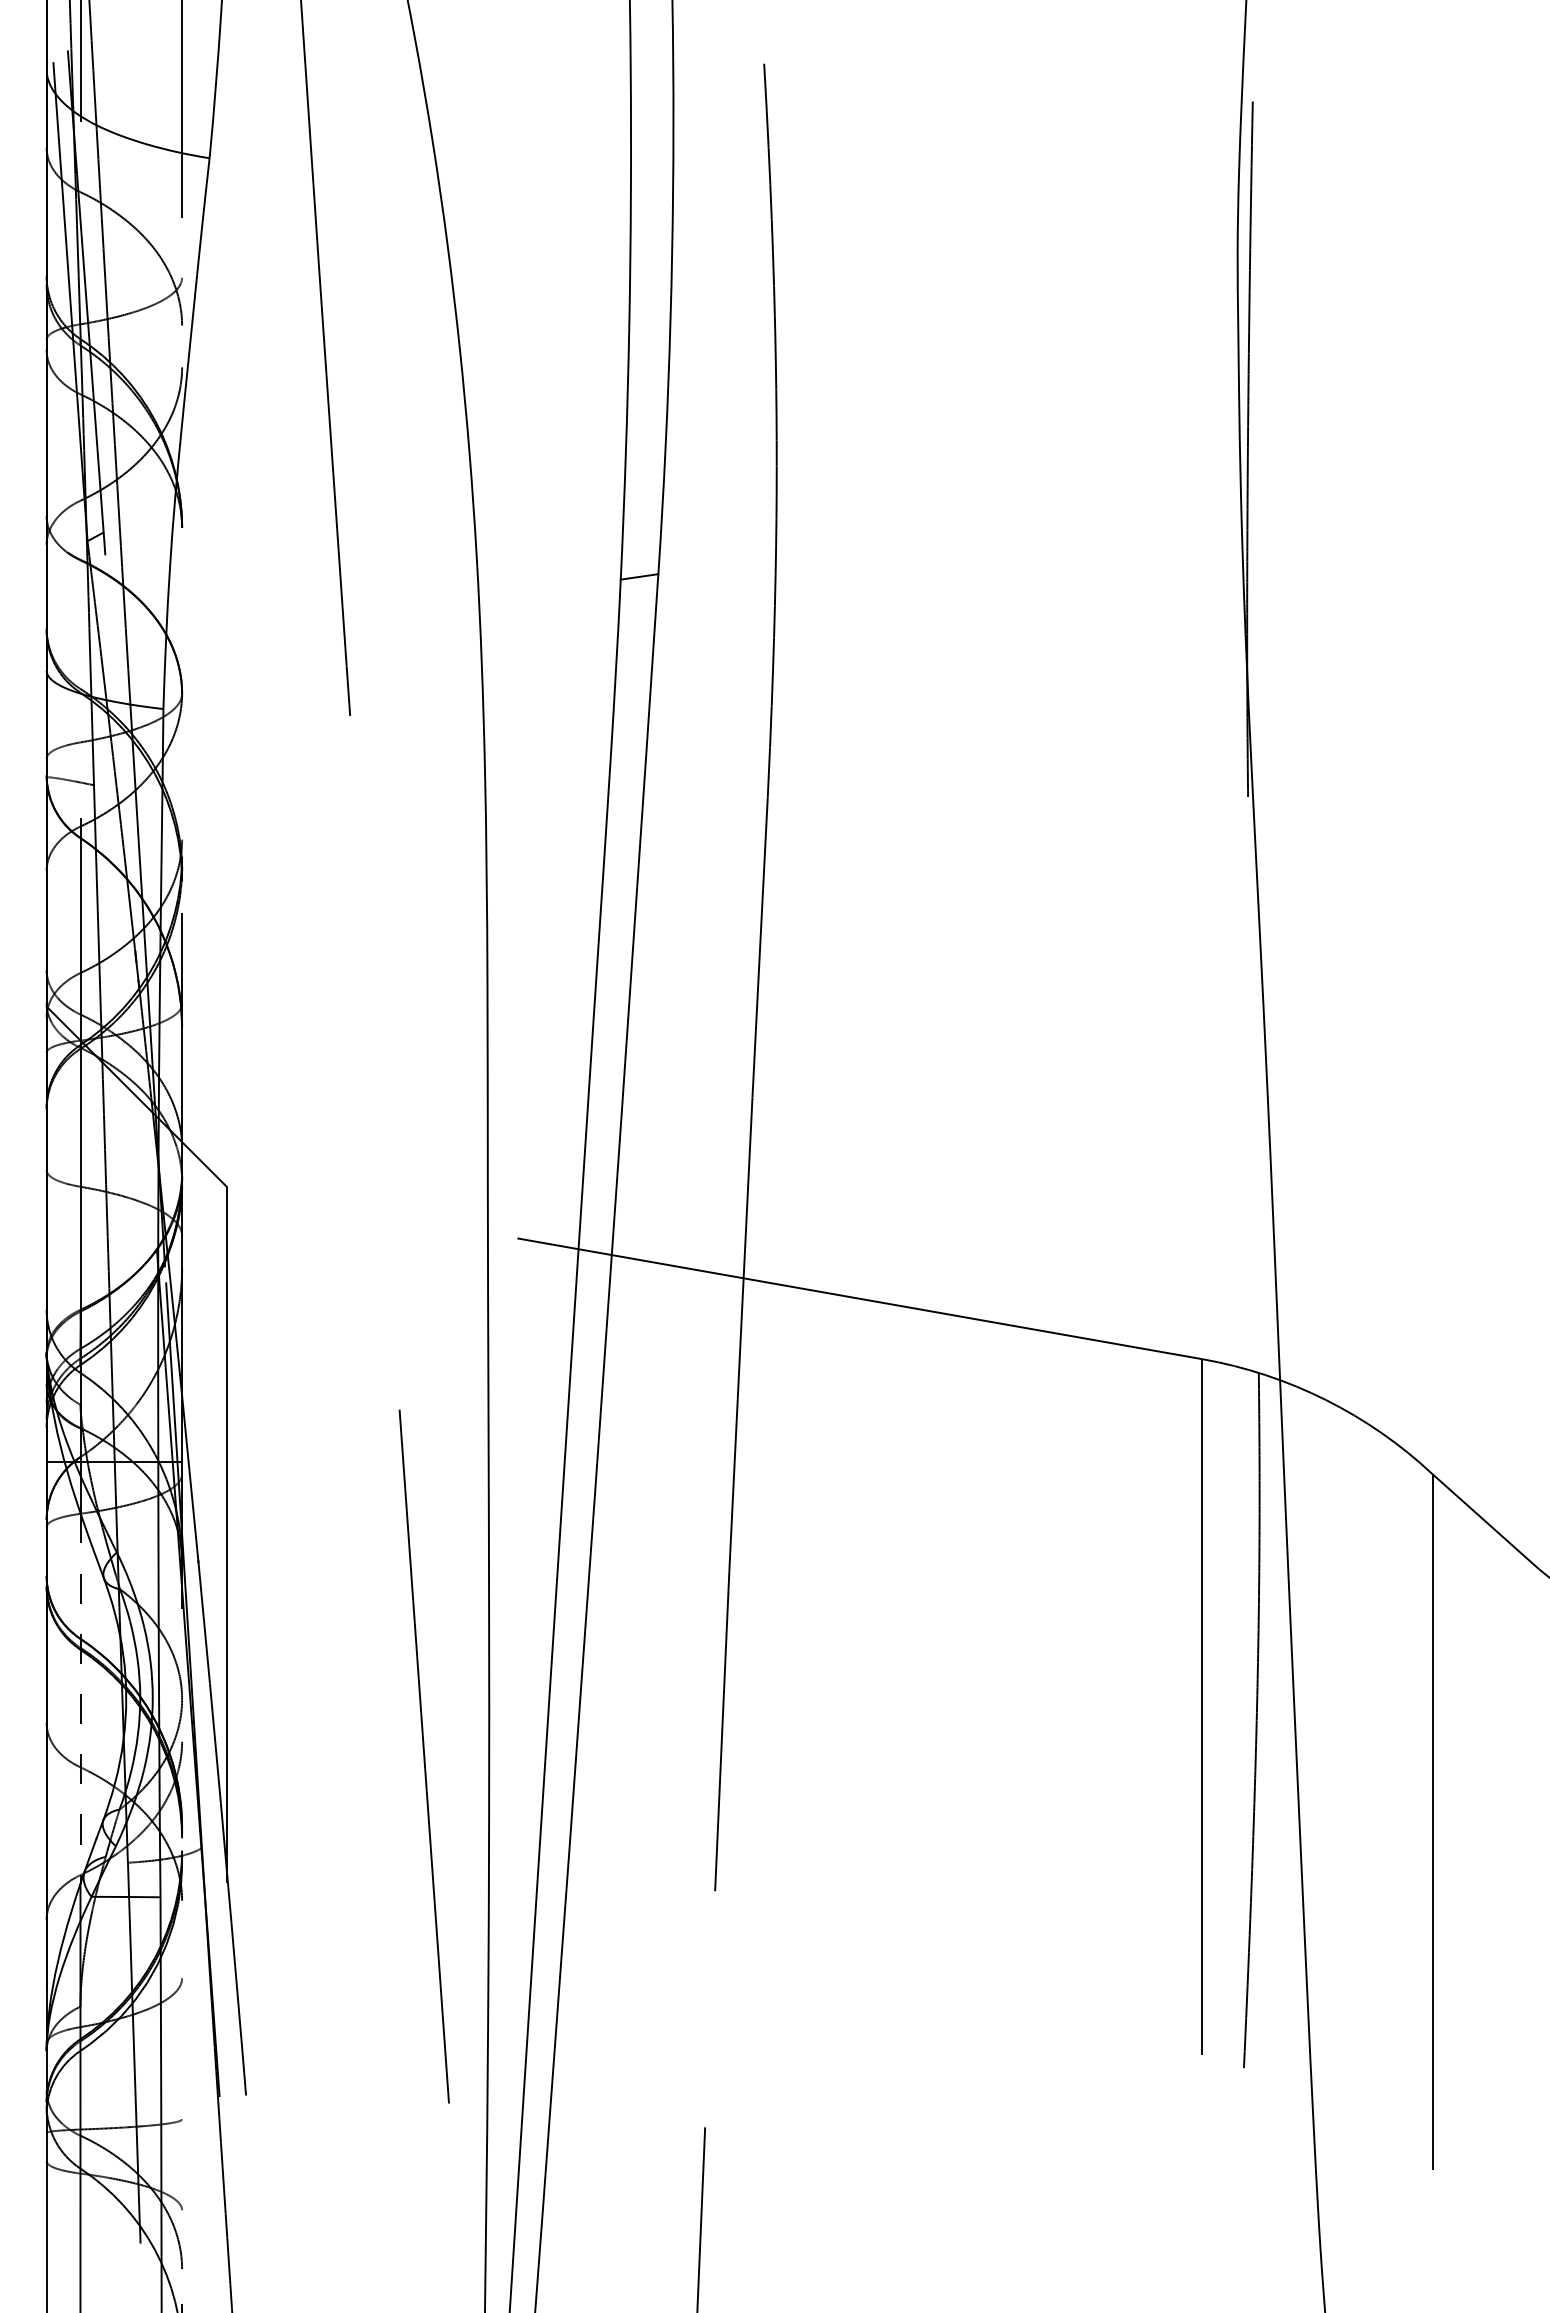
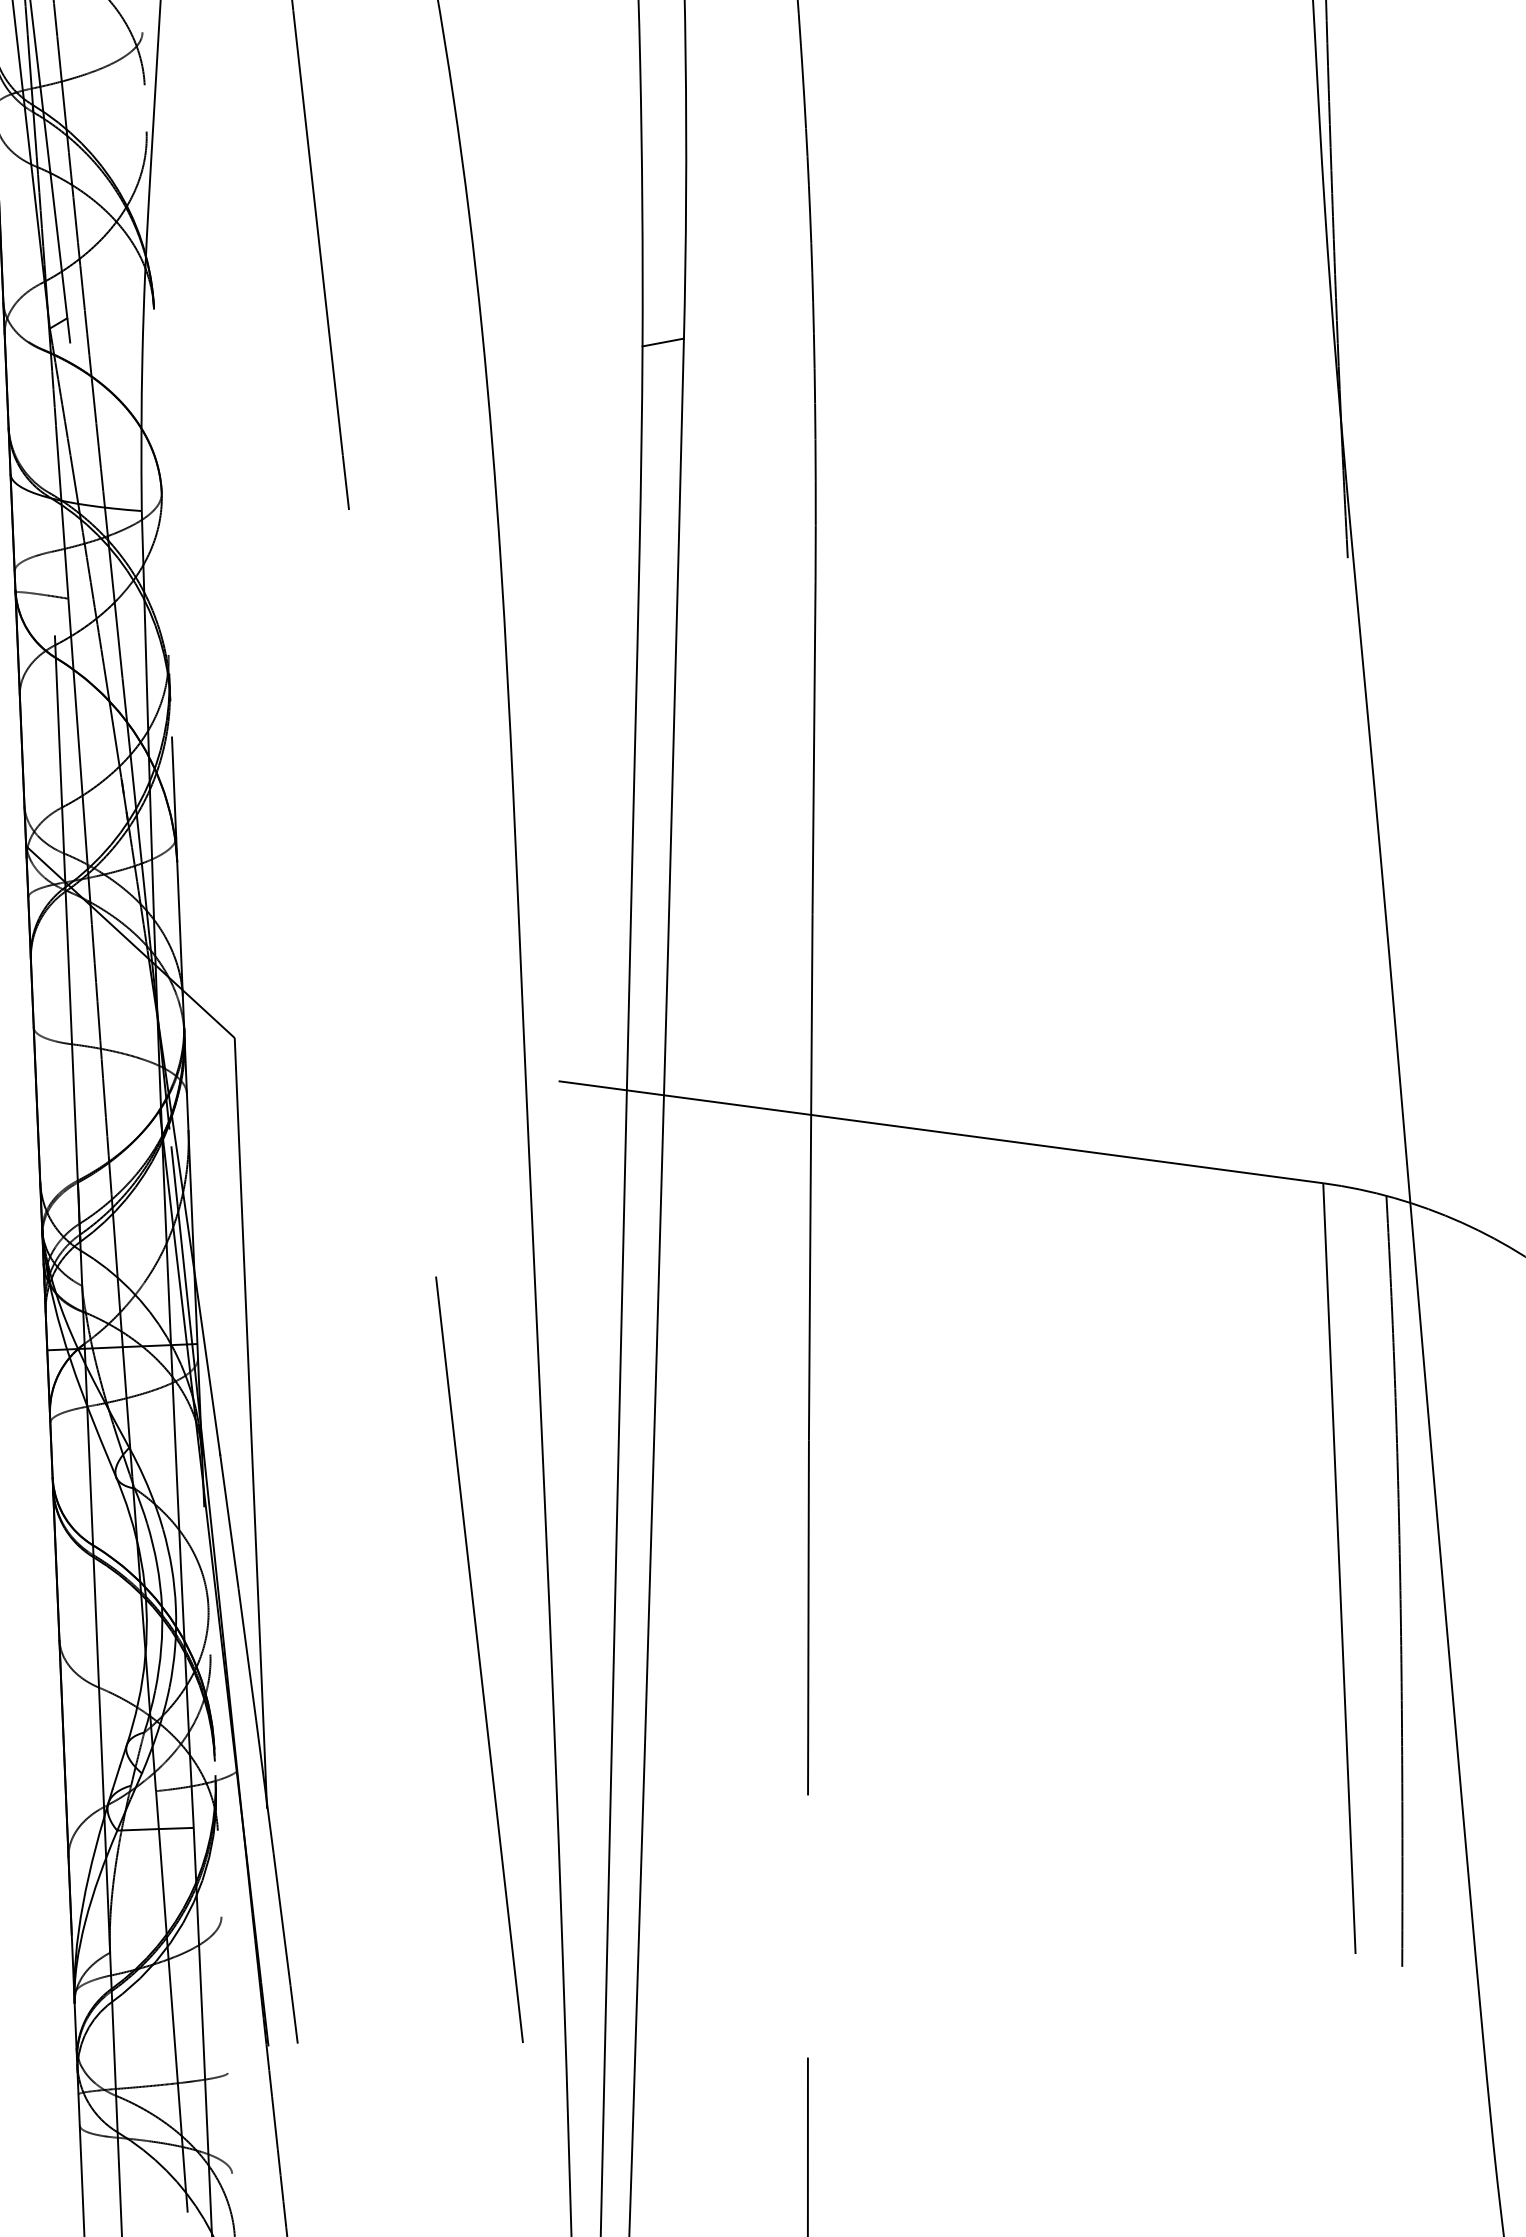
line: (80, 1699) -> (95, 1612), dashed -> solid

